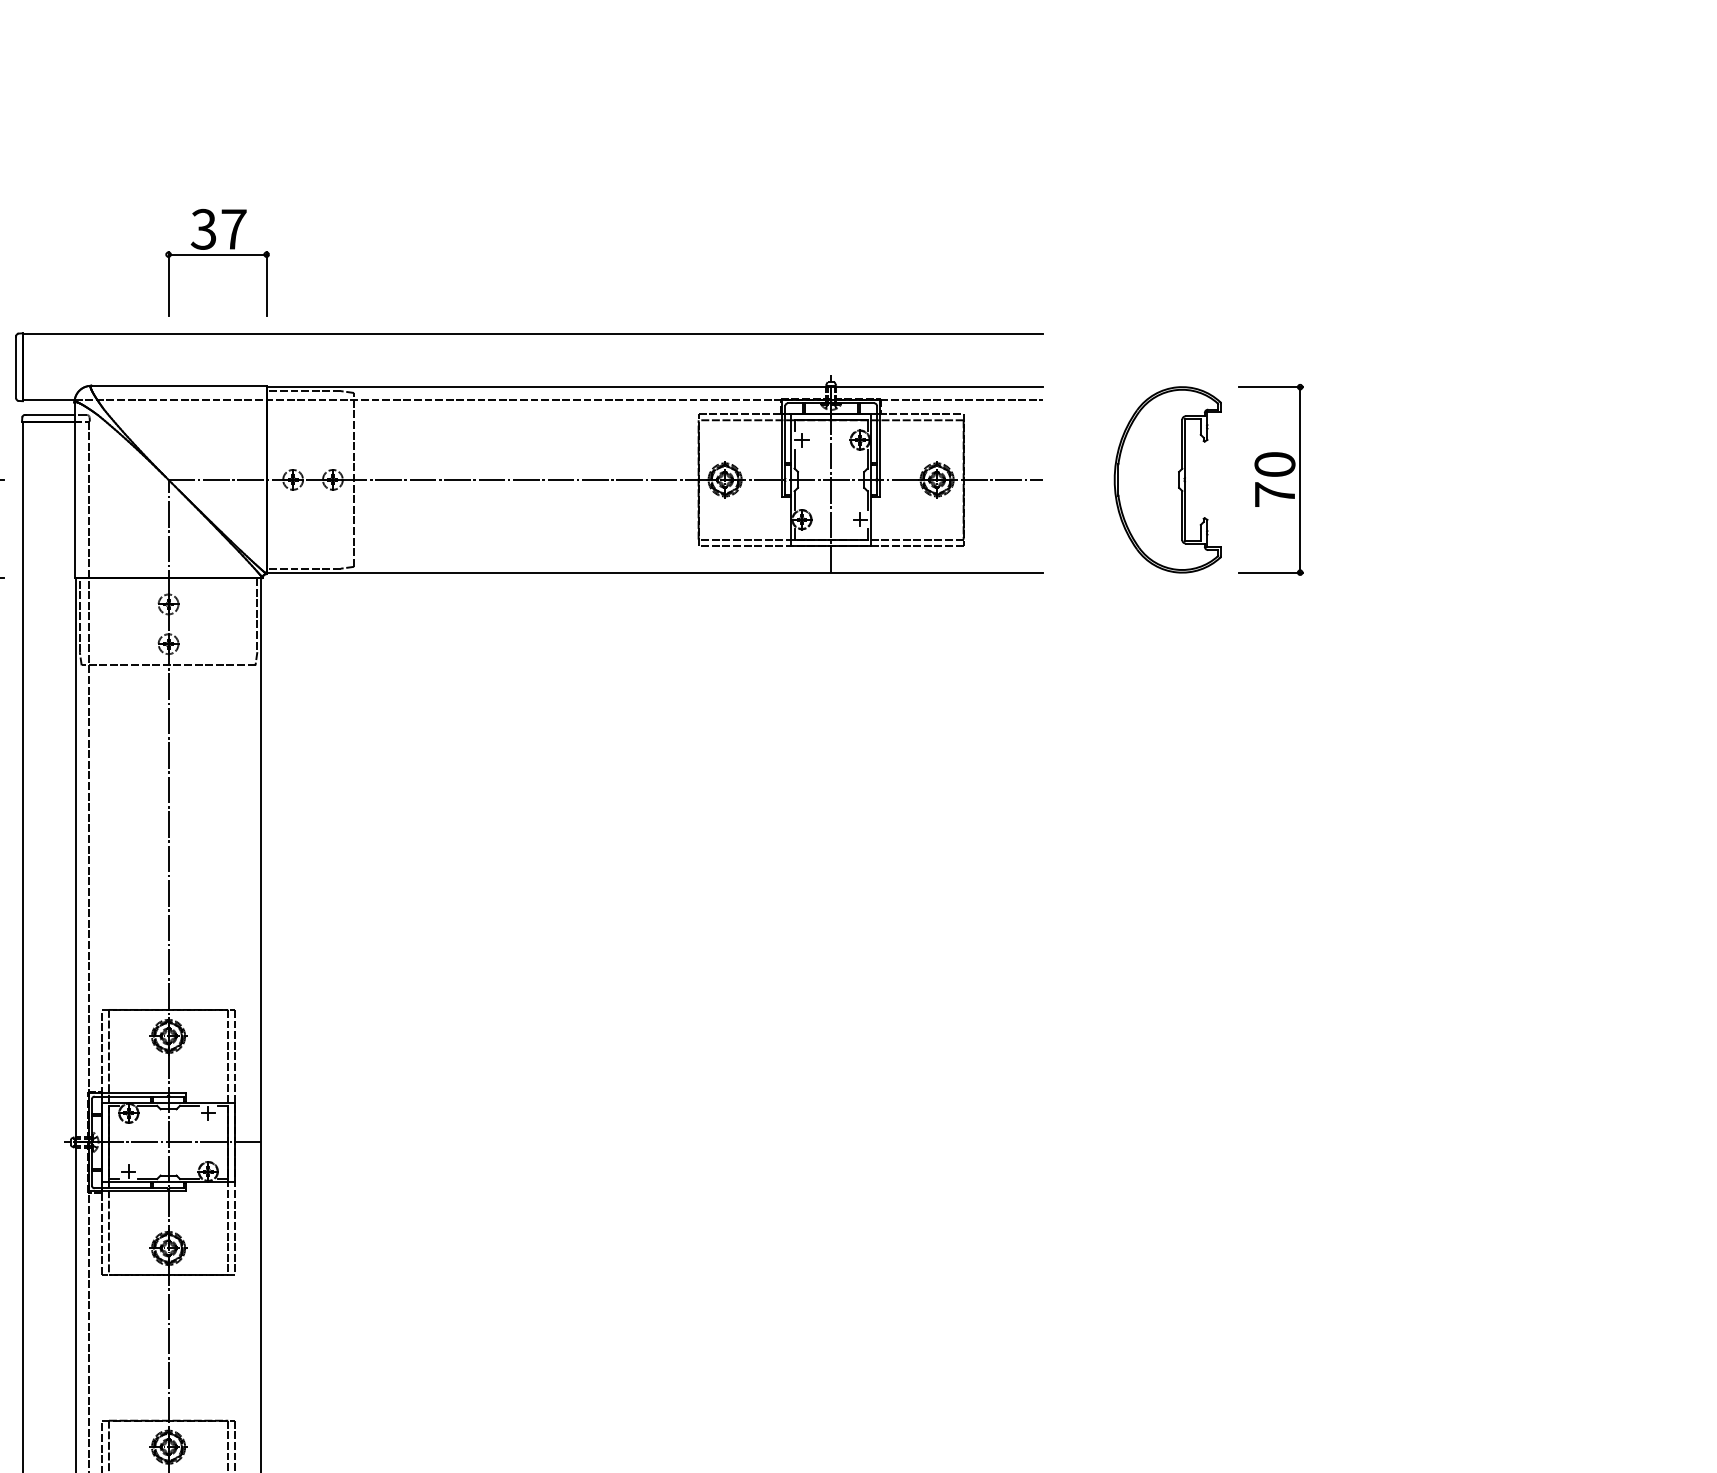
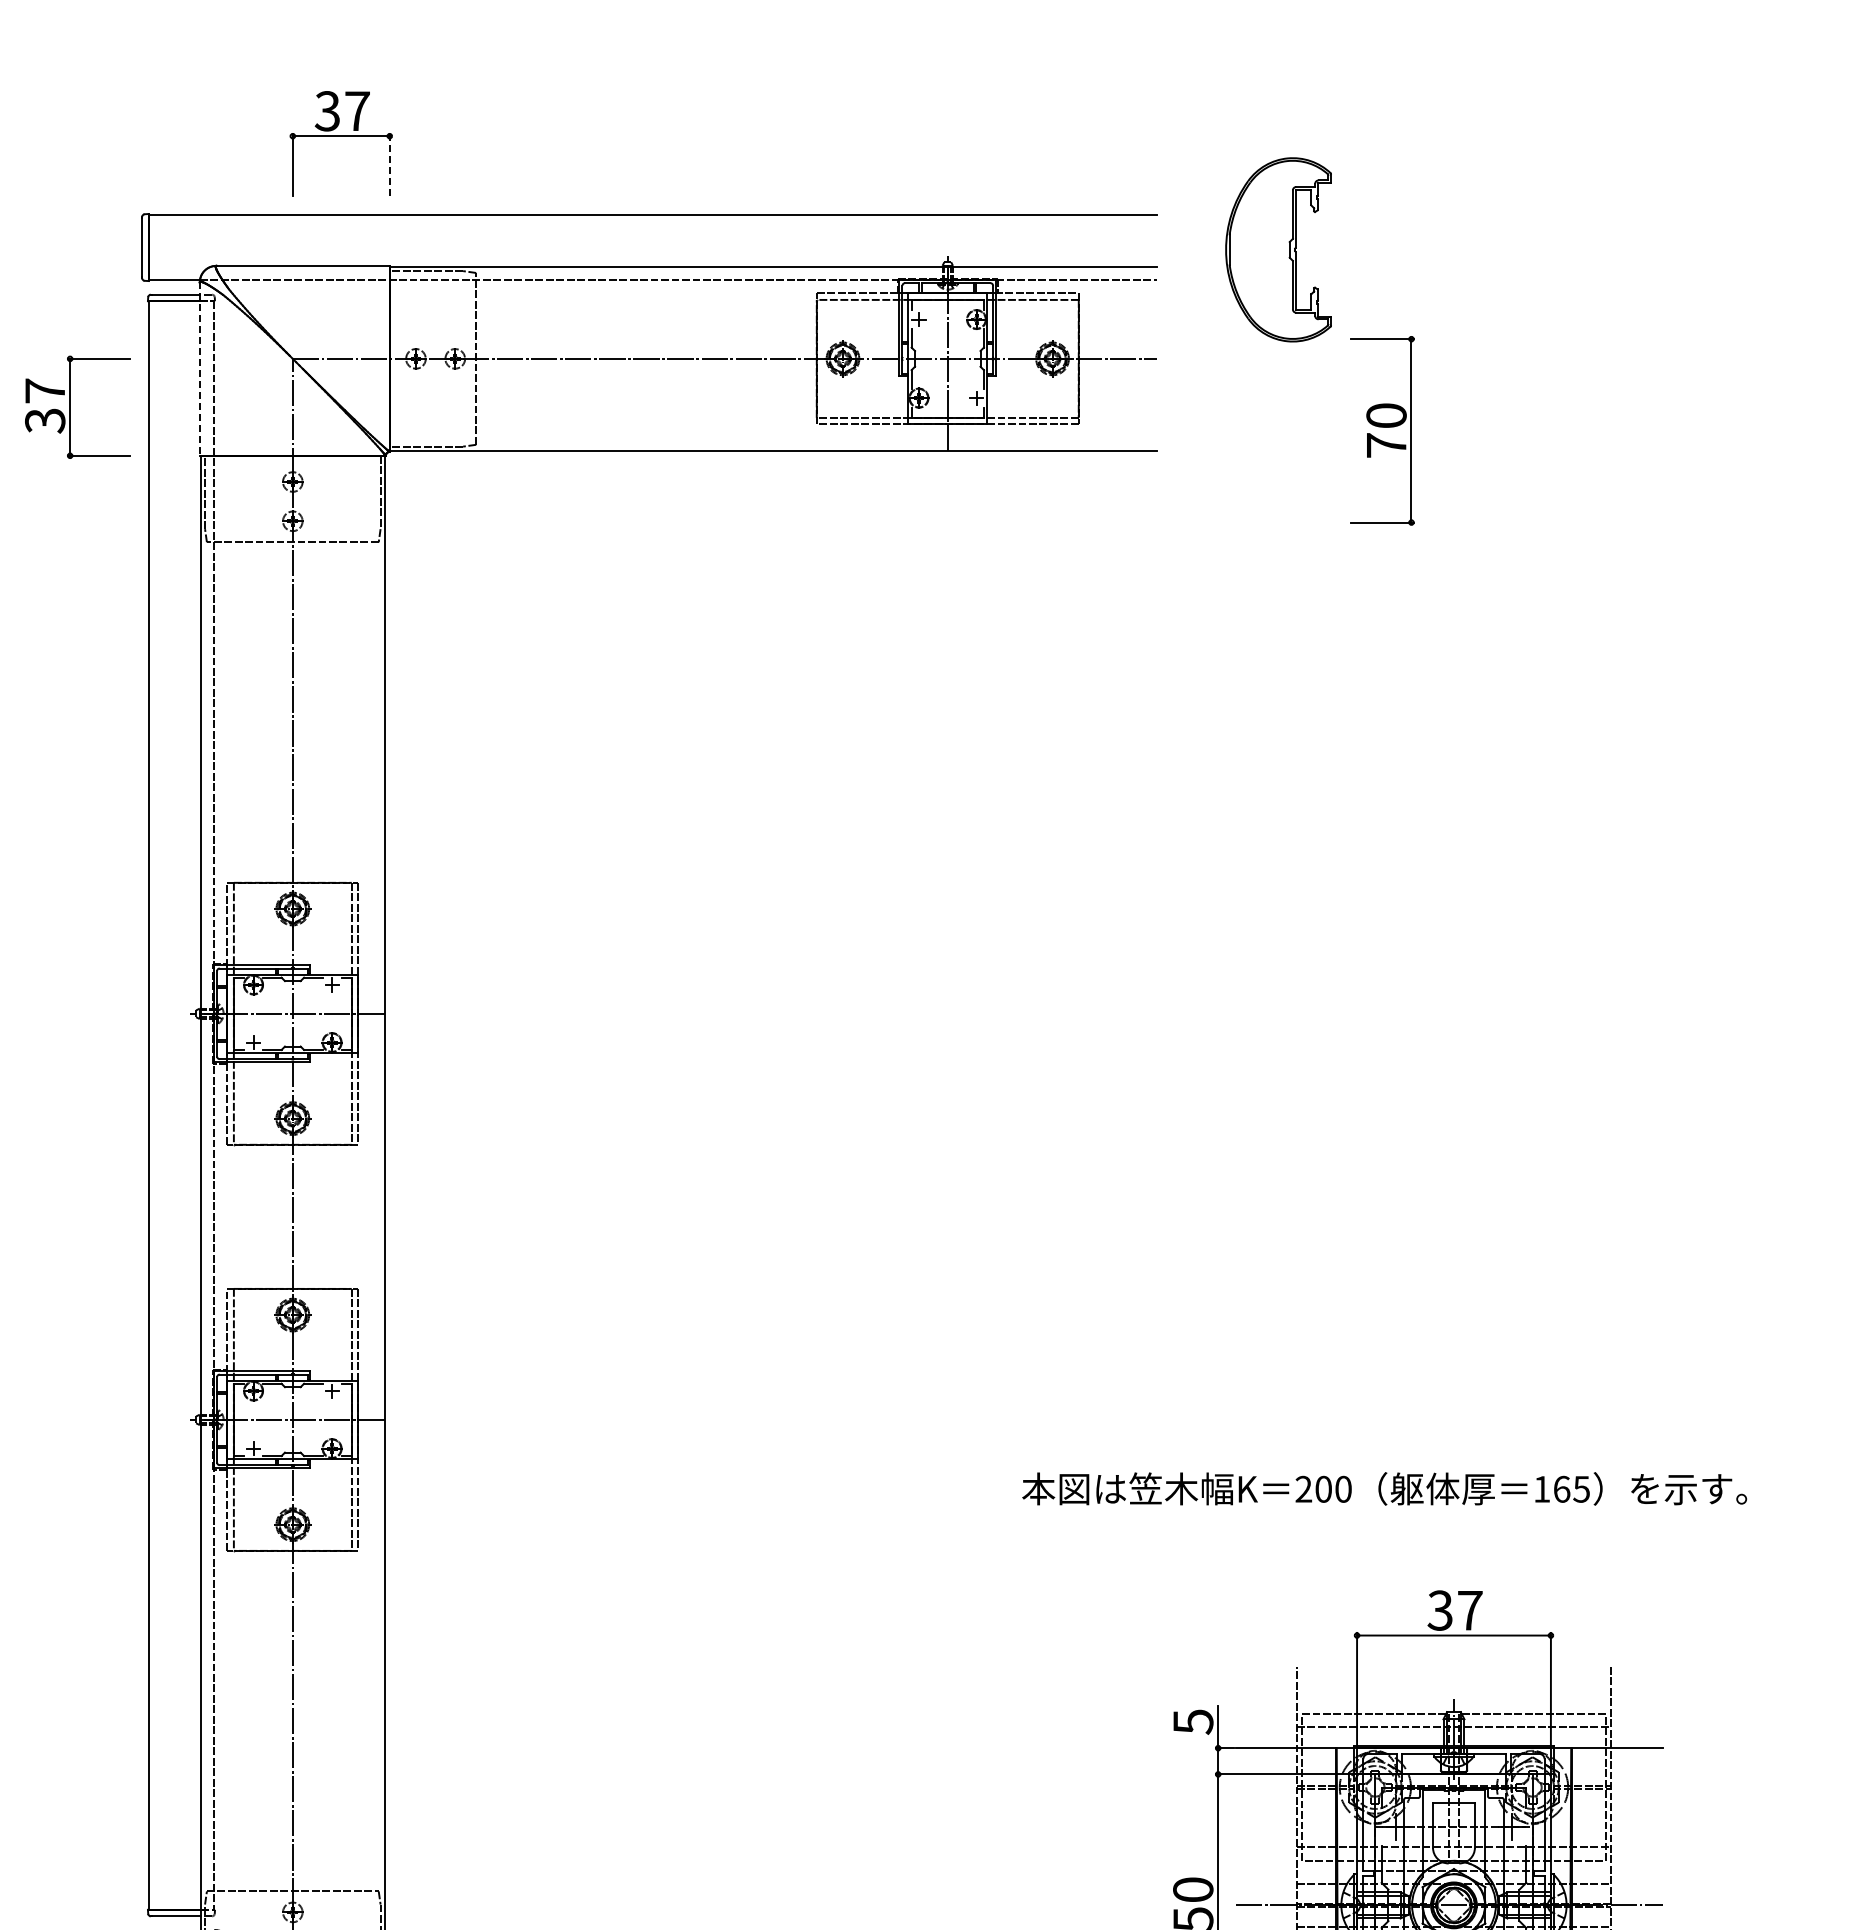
line: (266, 283) -> (389, 164), solid -> dashed
part: (1167, 479) -> (1278, 249), moved
part: (1270, 479) -> (1382, 430), moved
line: (74, 490) -> (199, 369), solid -> dashed

